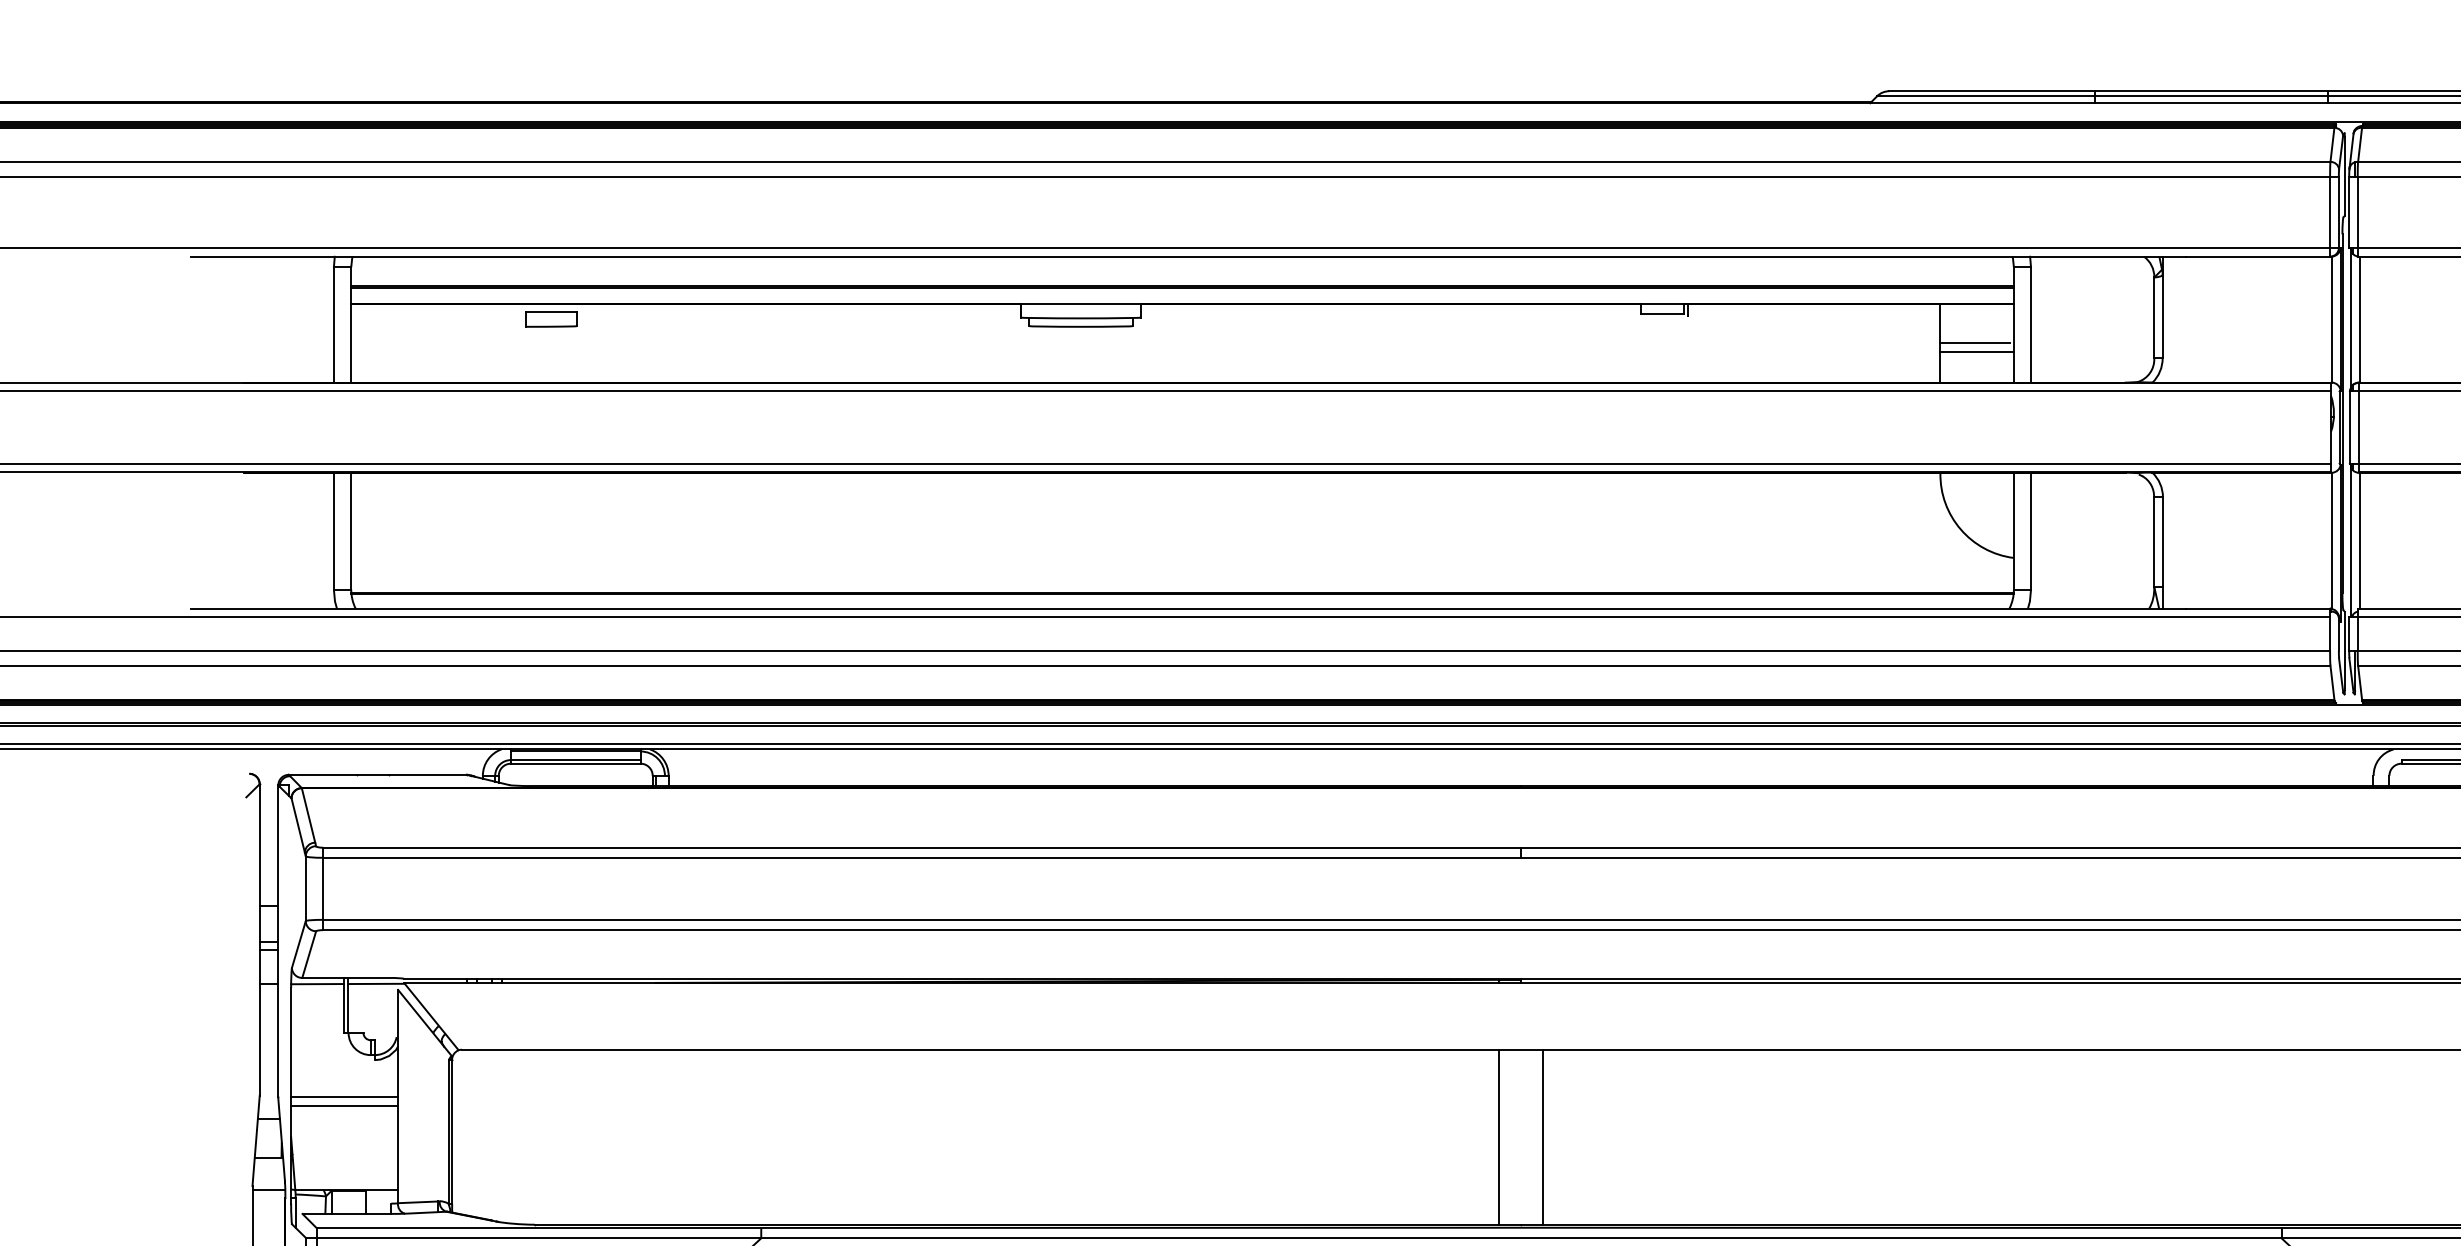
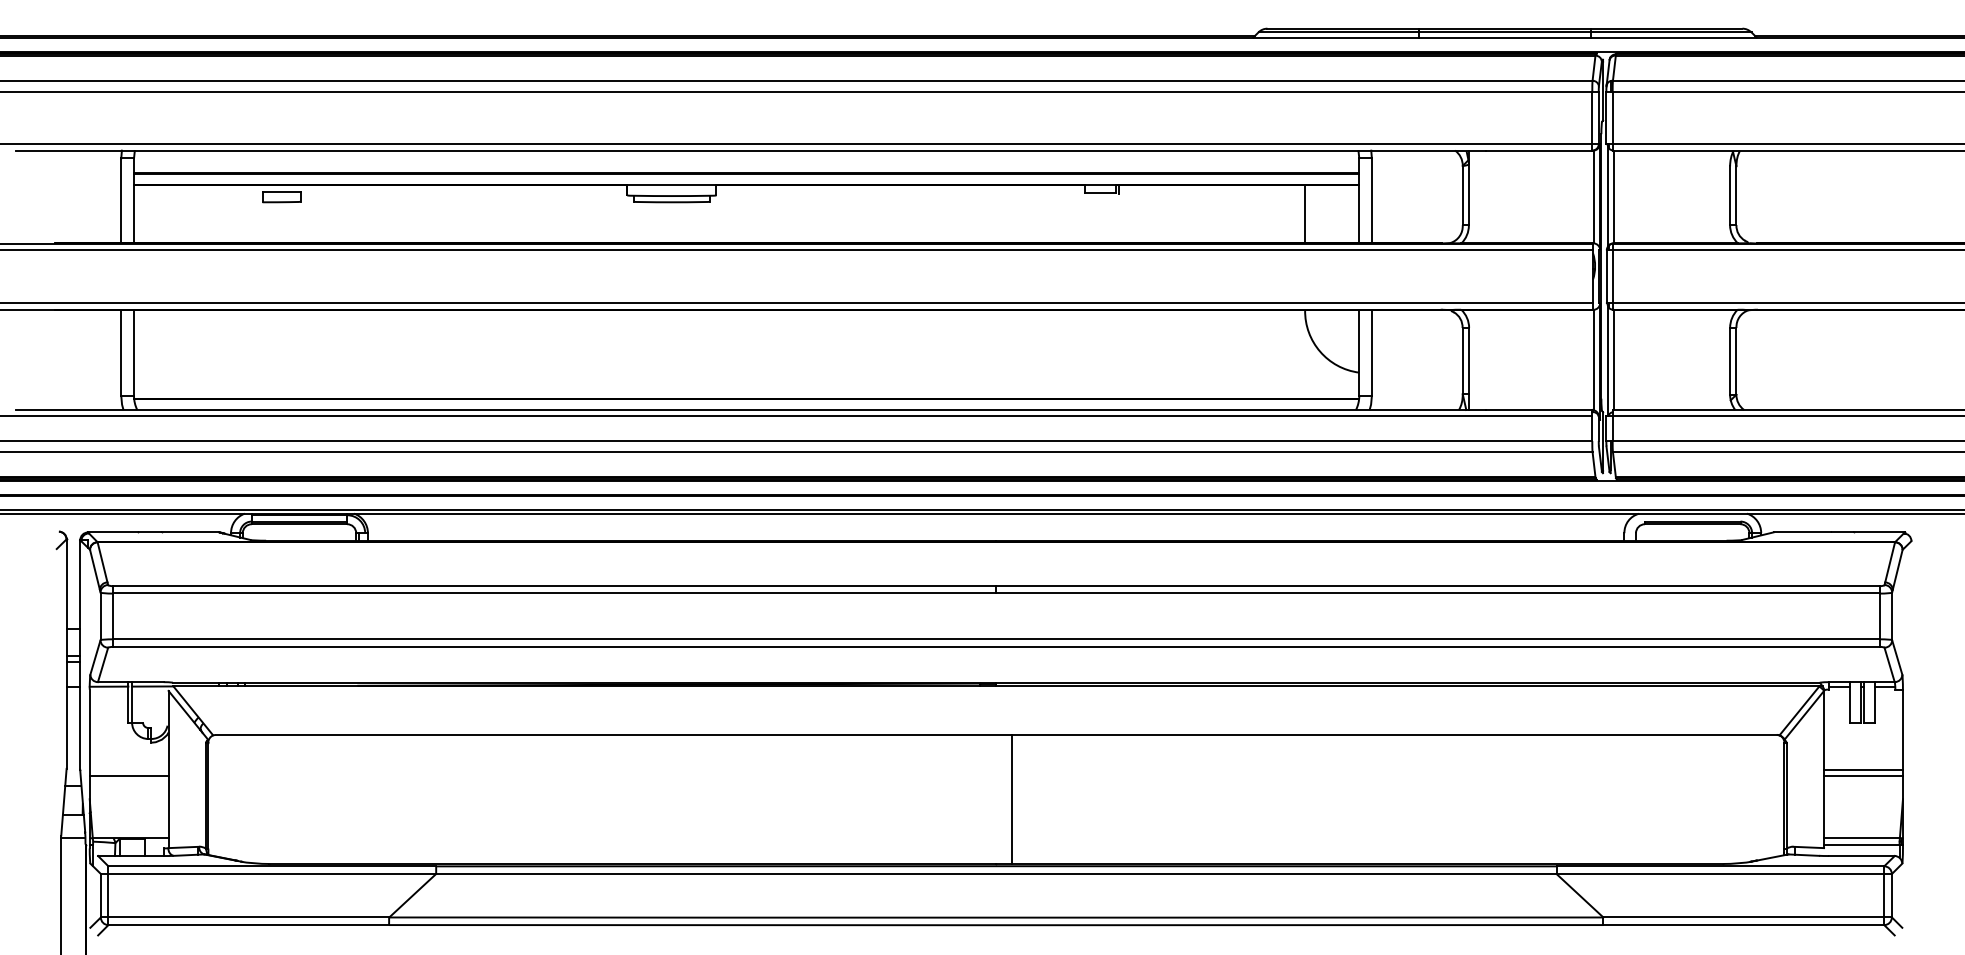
line: (1974, 343) -> (1330, 214), removed
line: (1977, 351) -> (1332, 220), removed
line: (343, 1096) -> (128, 769), removed
line: (1499, 1135) -> (980, 798), removed

